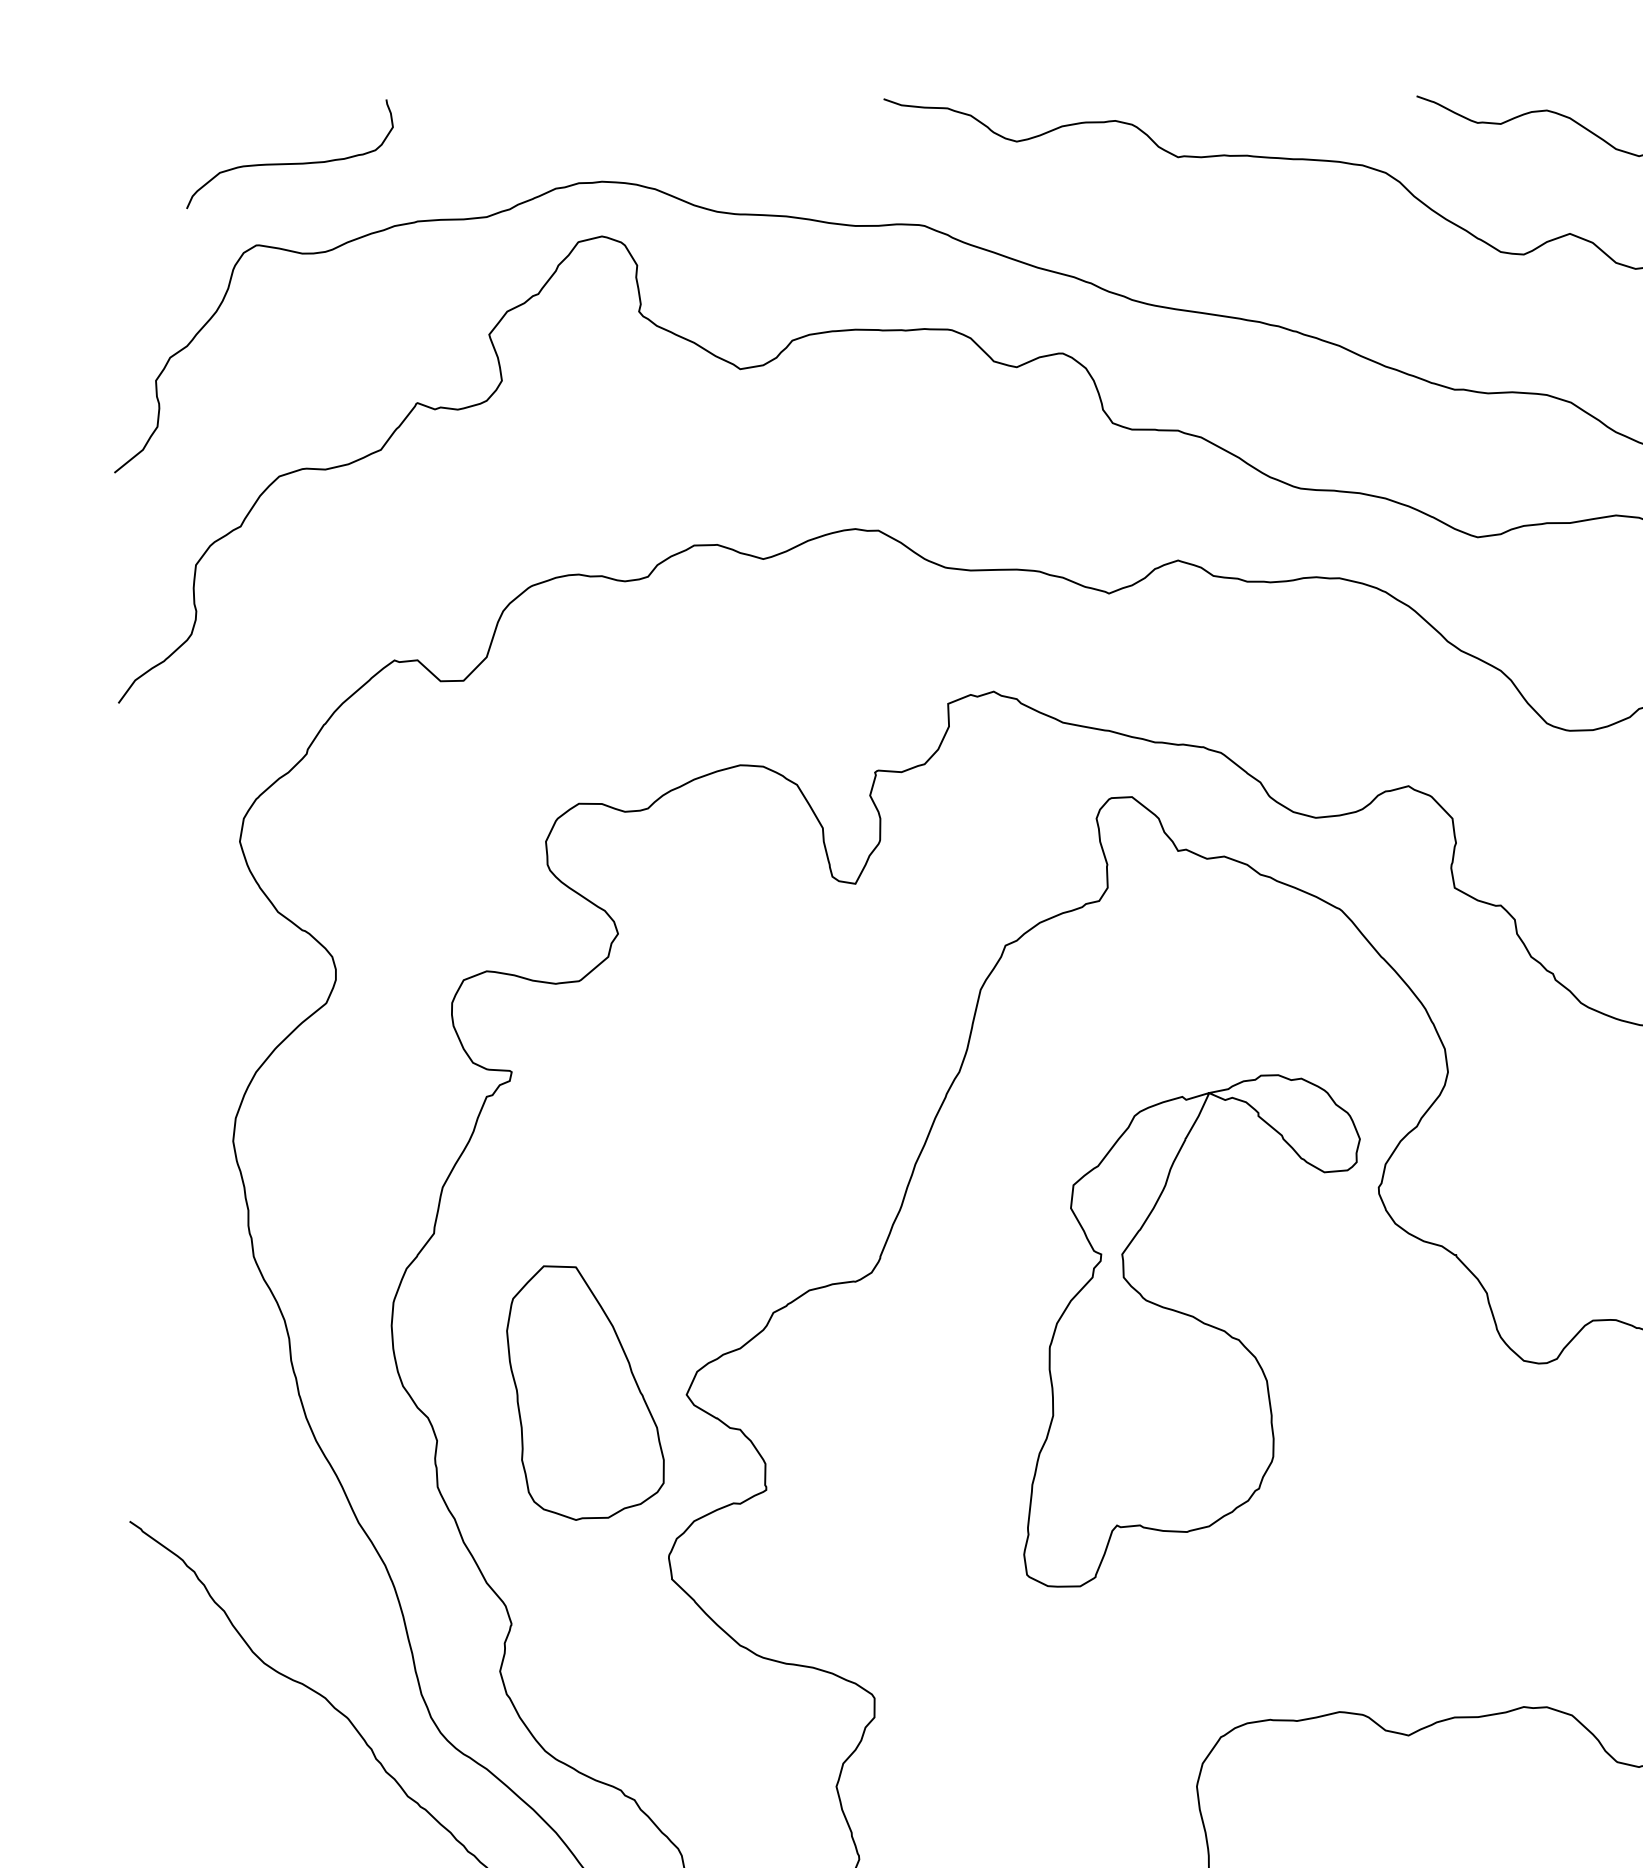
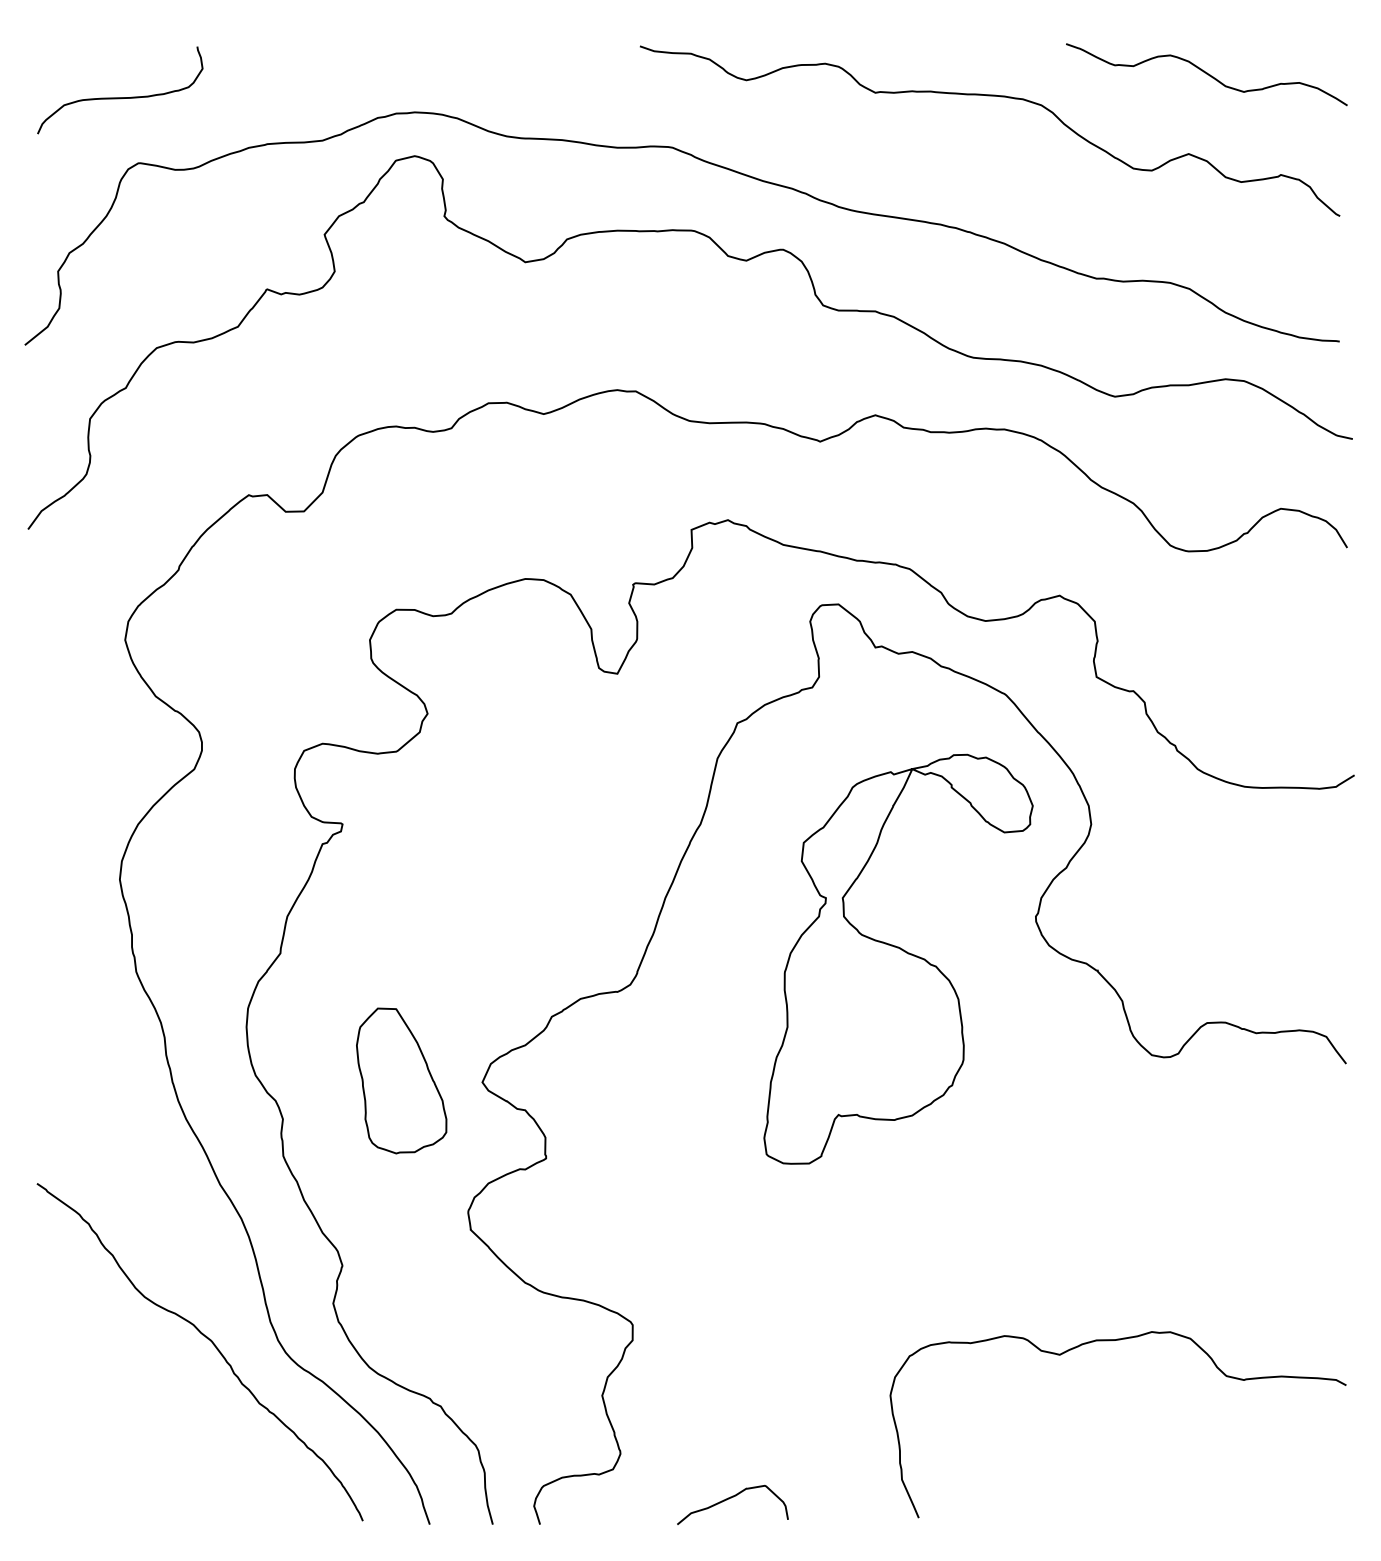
curve: (290, 163) -> (120, 97), moved
part: (1191, 1329) -> (898, 958), moved
part: (585, 1392) -> (401, 1080), size x0.71

